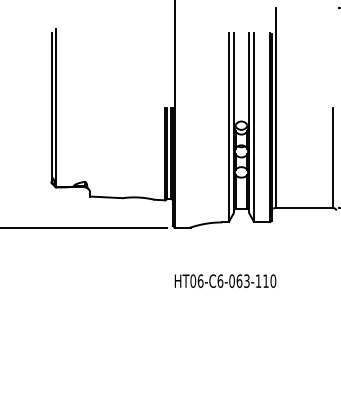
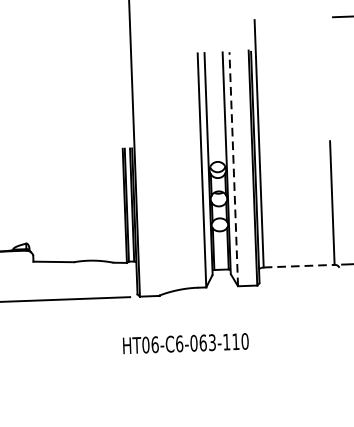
line: (254, 127) -> (233, 168), solid -> dashed
line: (304, 208) -> (299, 266), solid -> dashed
text: (225, 280) -> (185, 342), moved

